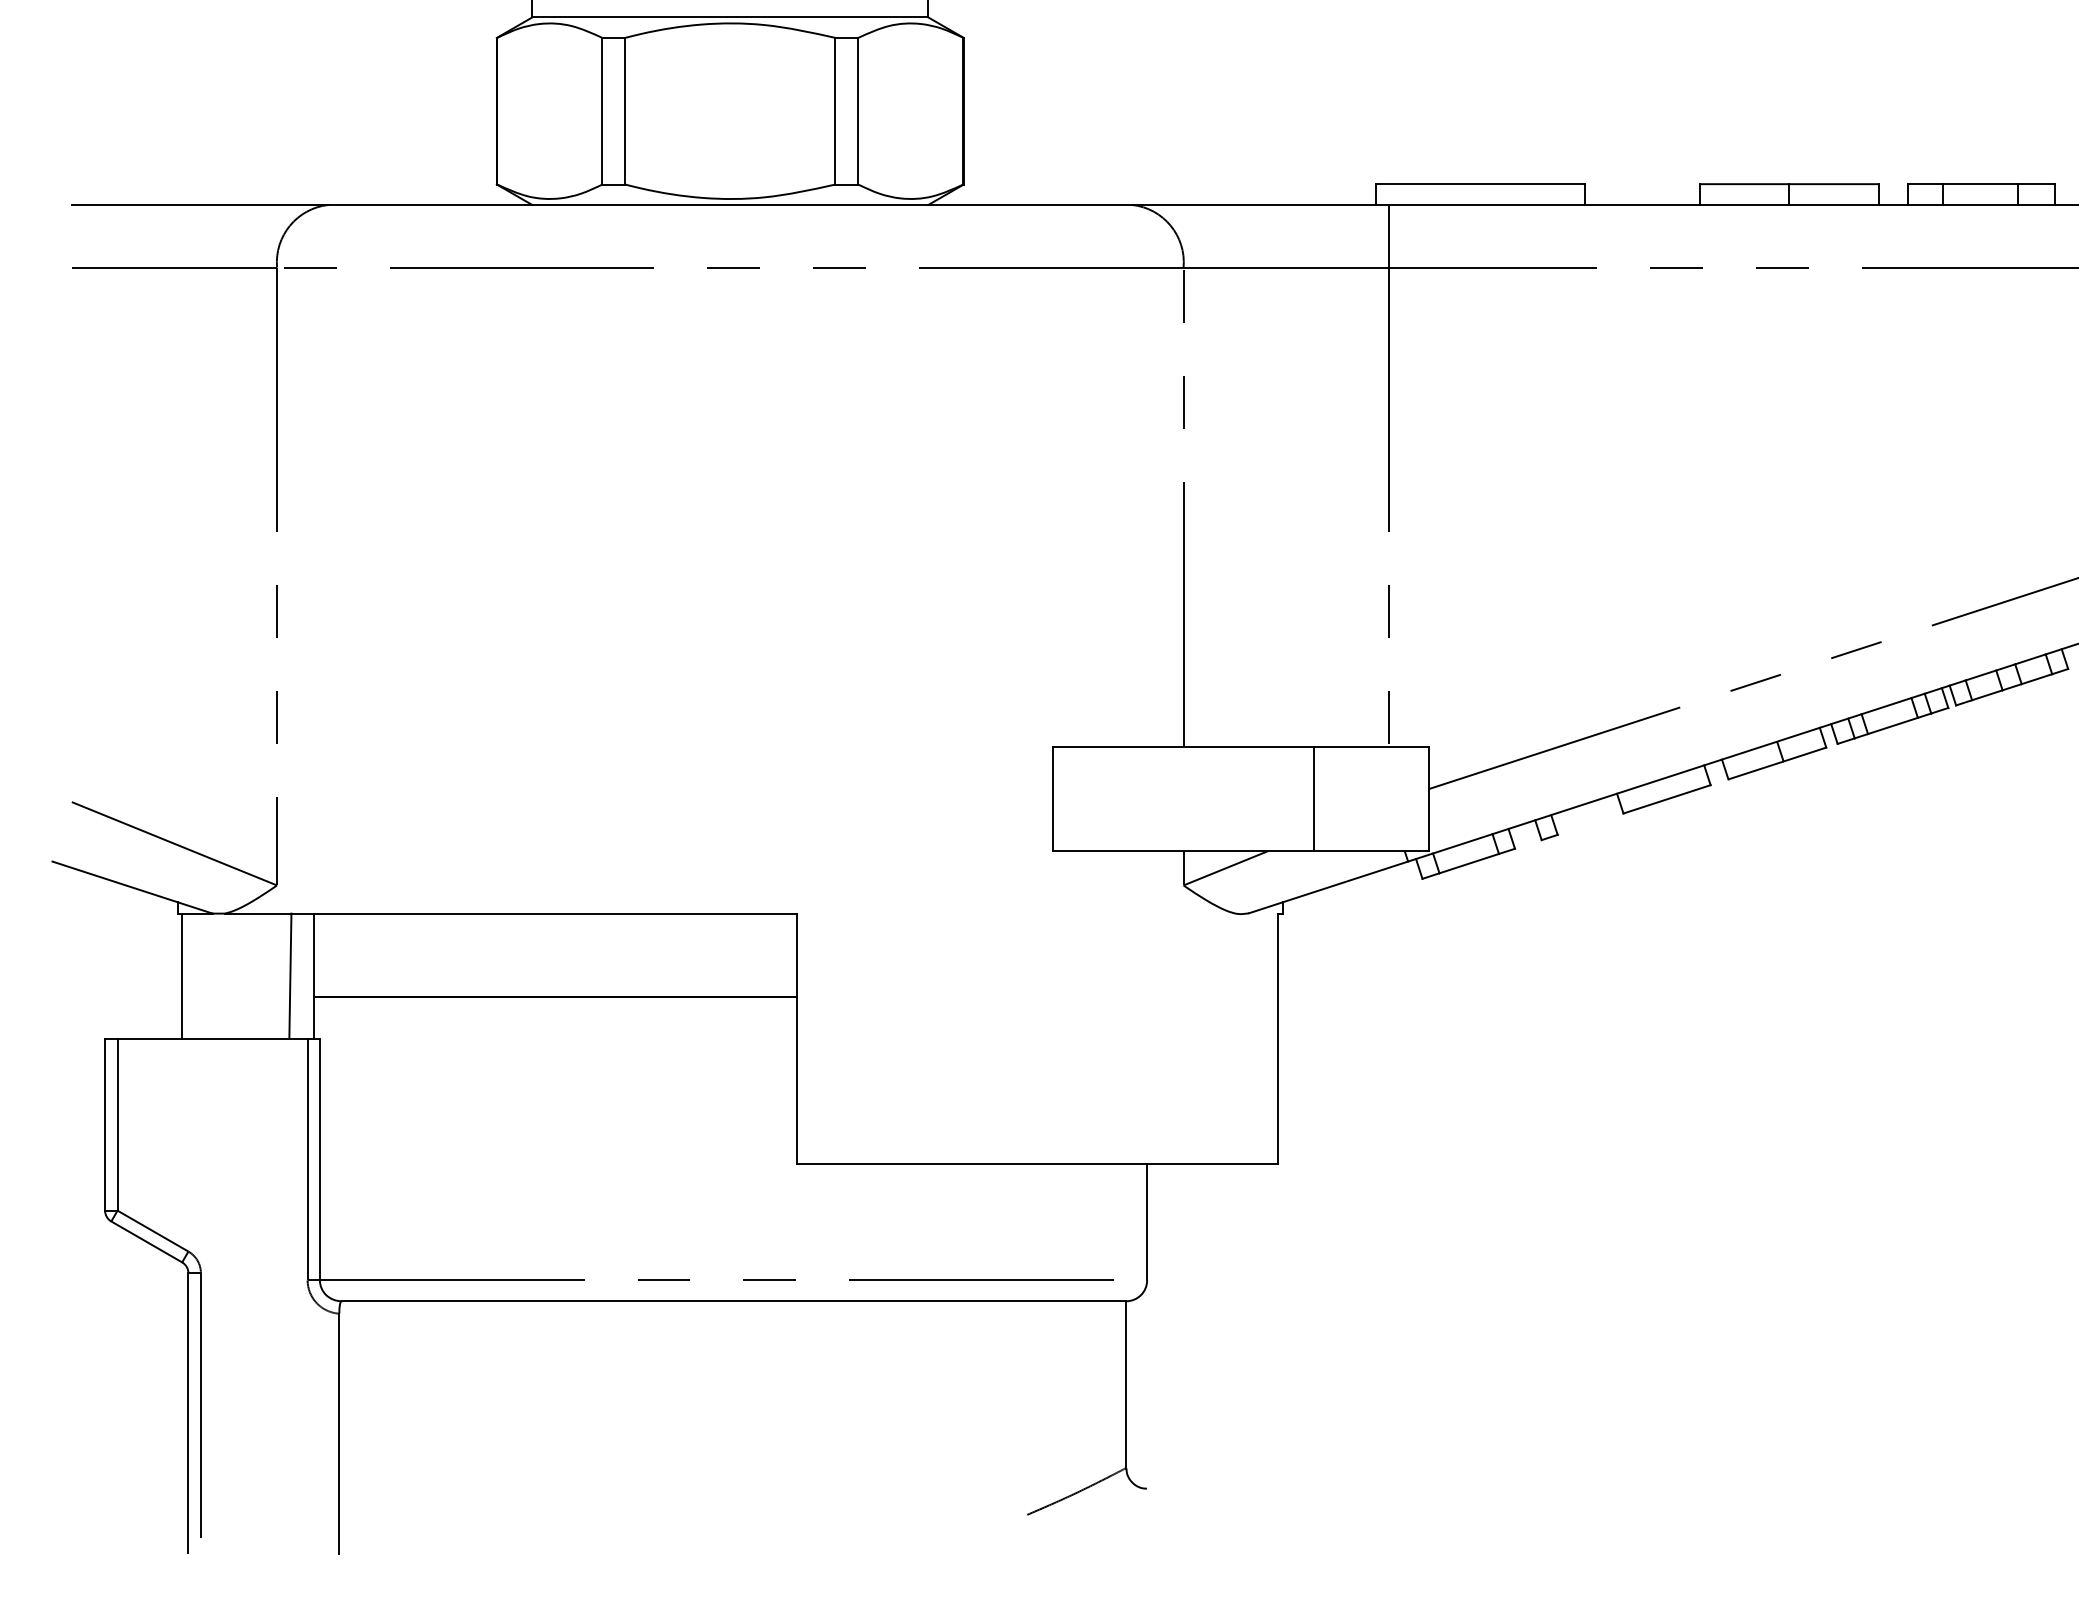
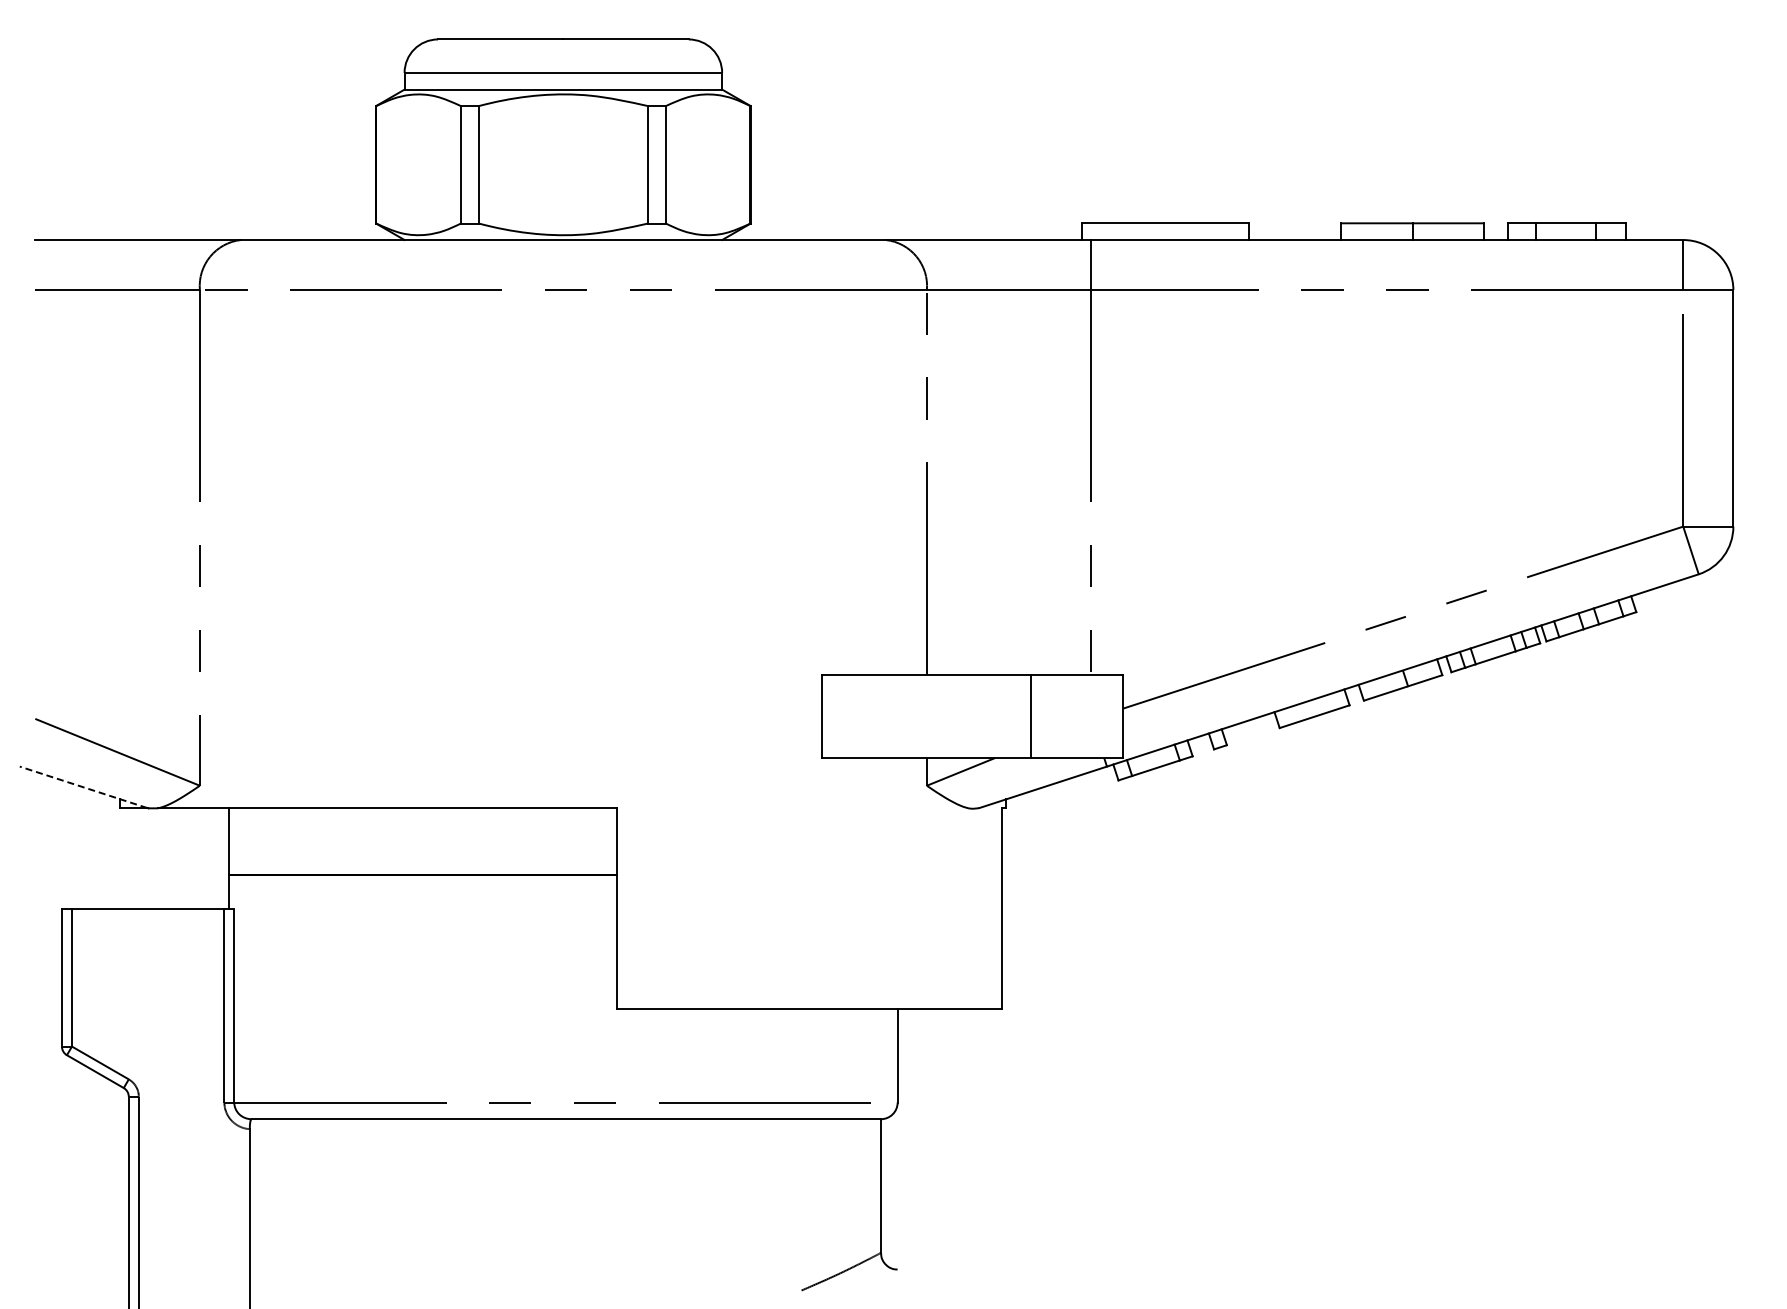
line: (131, 887) -> (83, 787), solid -> dashed
line: (181, 976) -> (123, 858), removed
line: (290, 976) -> (210, 858), removed

